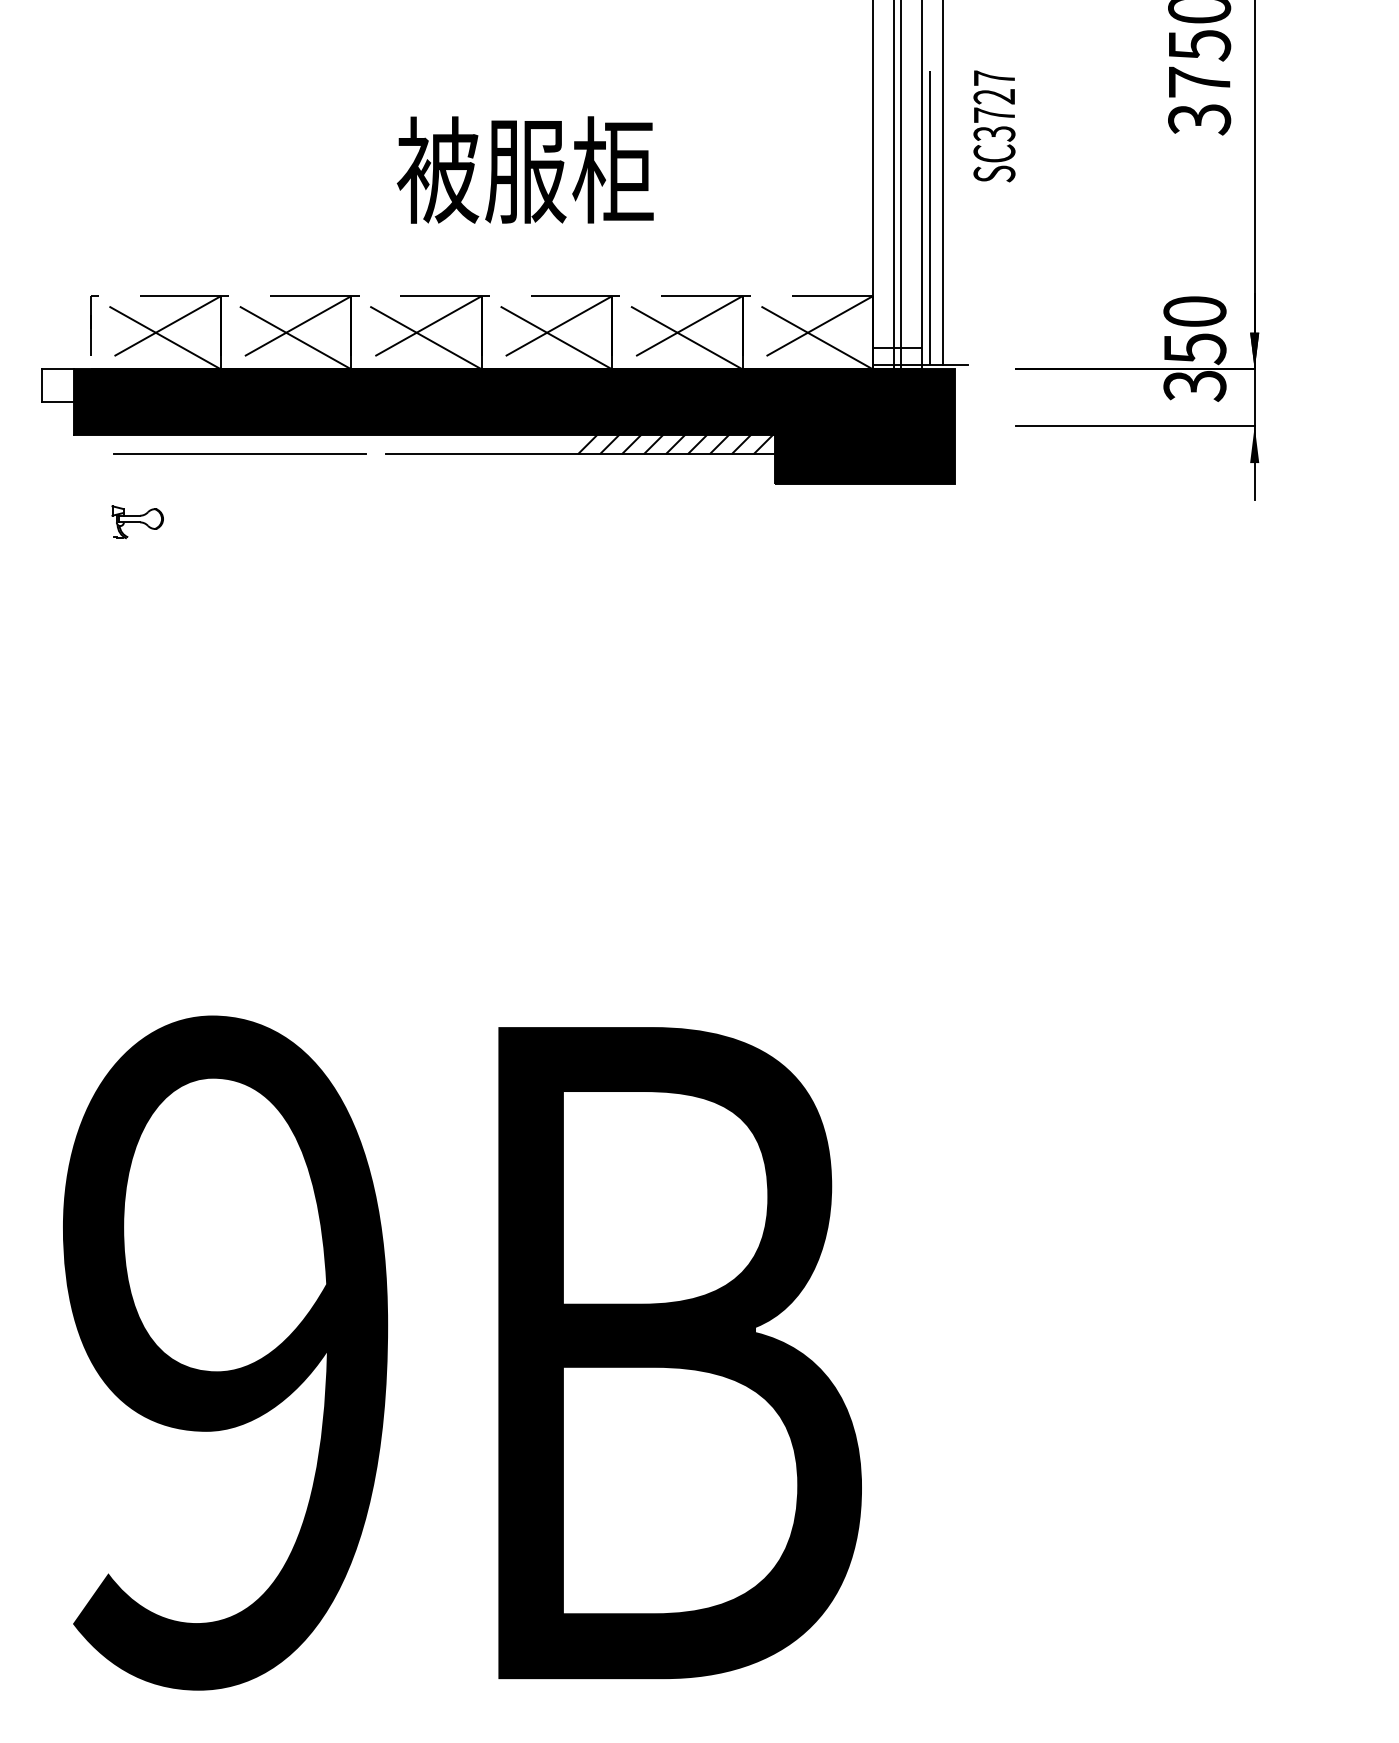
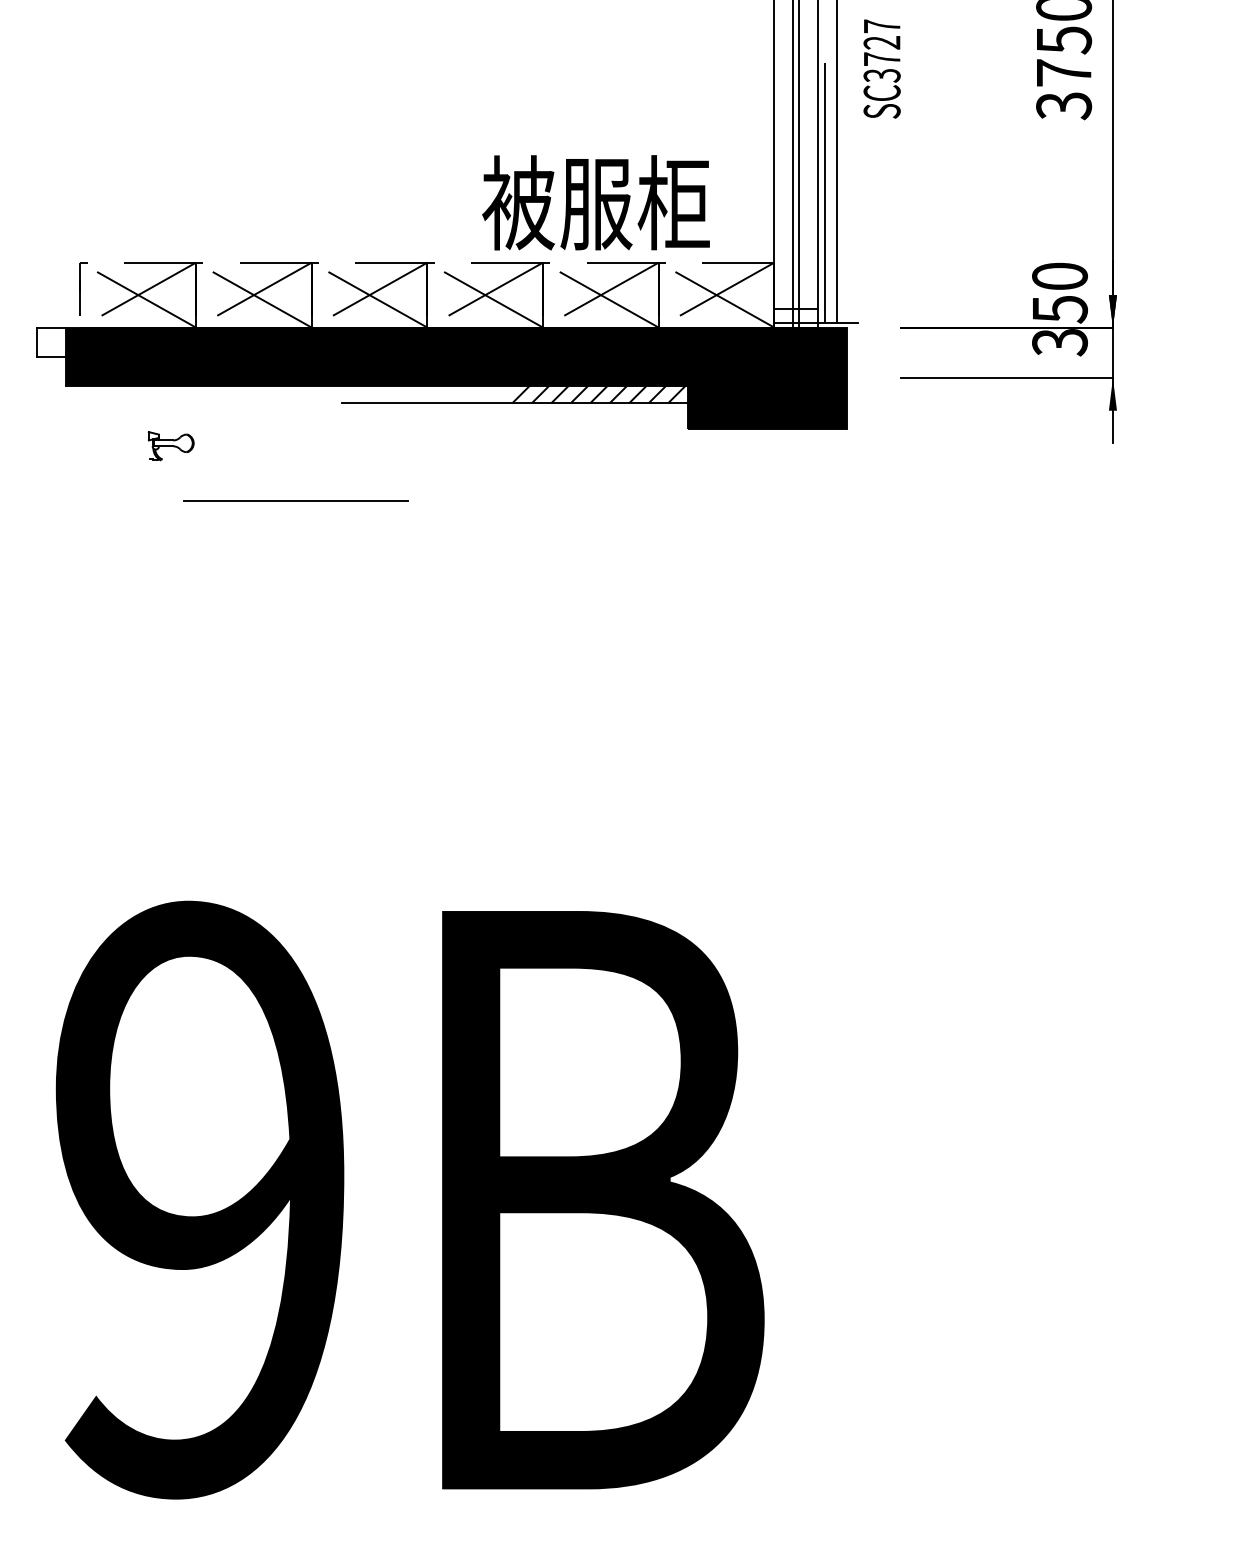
text: (993, 125) -> (881, 68), moved
text: (524, 169) -> (595, 202), moved
line: (239, 453) -> (295, 500), moved
part: (136, 522) -> (170, 446), moved

